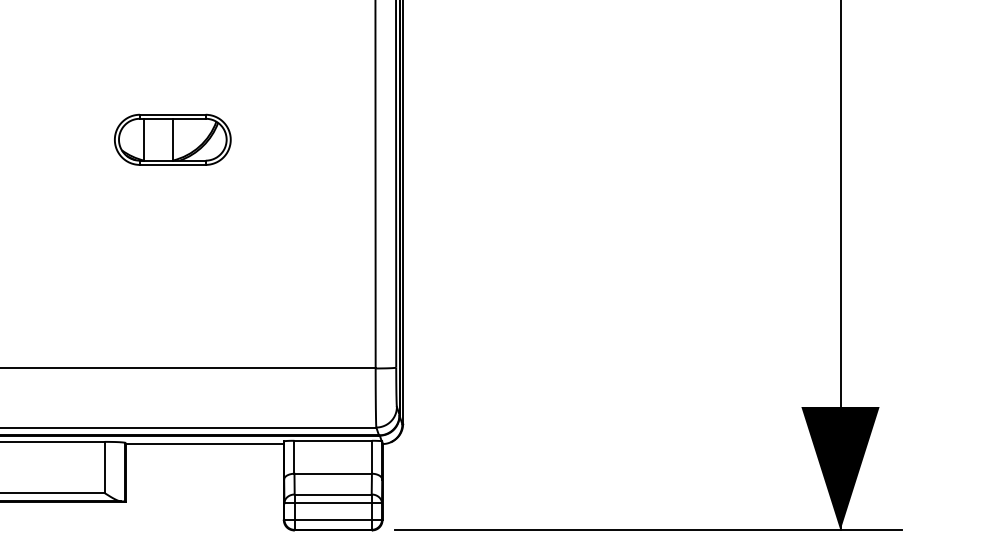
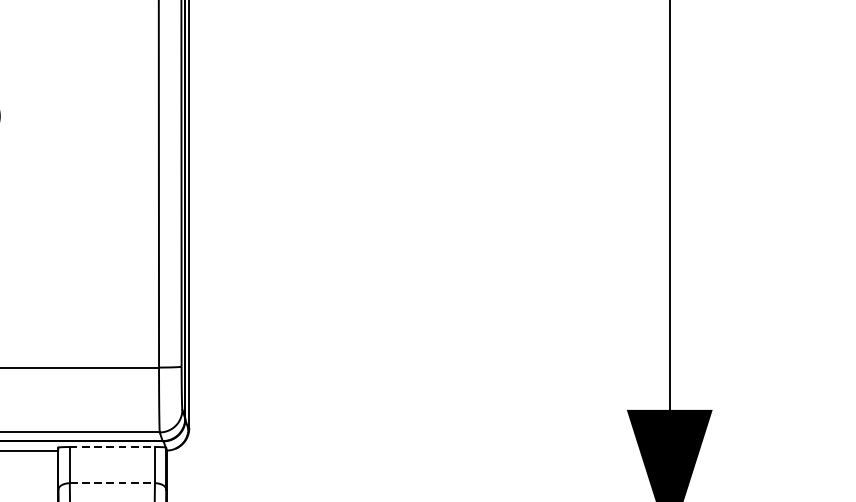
line: (333, 440) -> (112, 446), solid -> dashed
line: (333, 473) -> (112, 482), solid -> dashed

